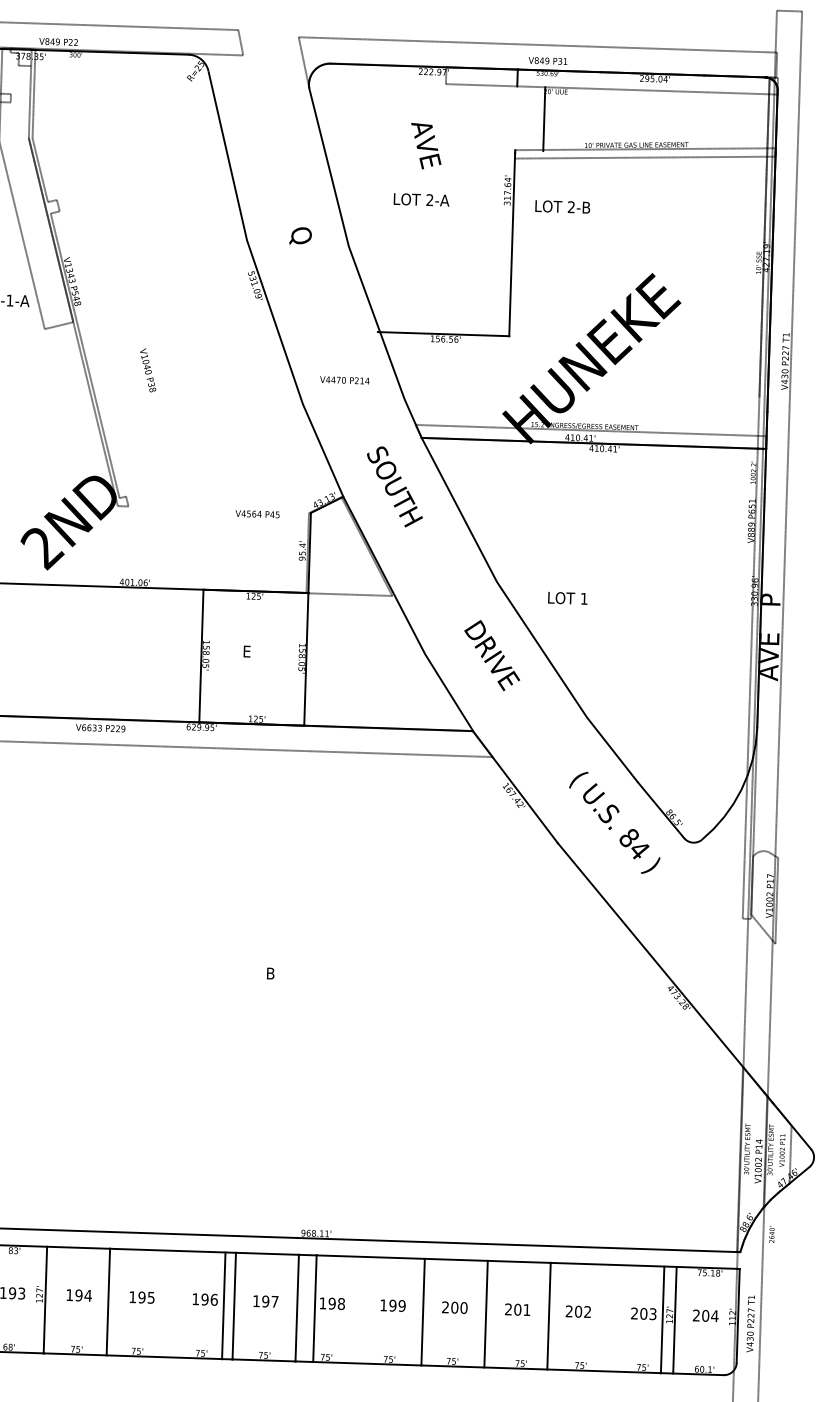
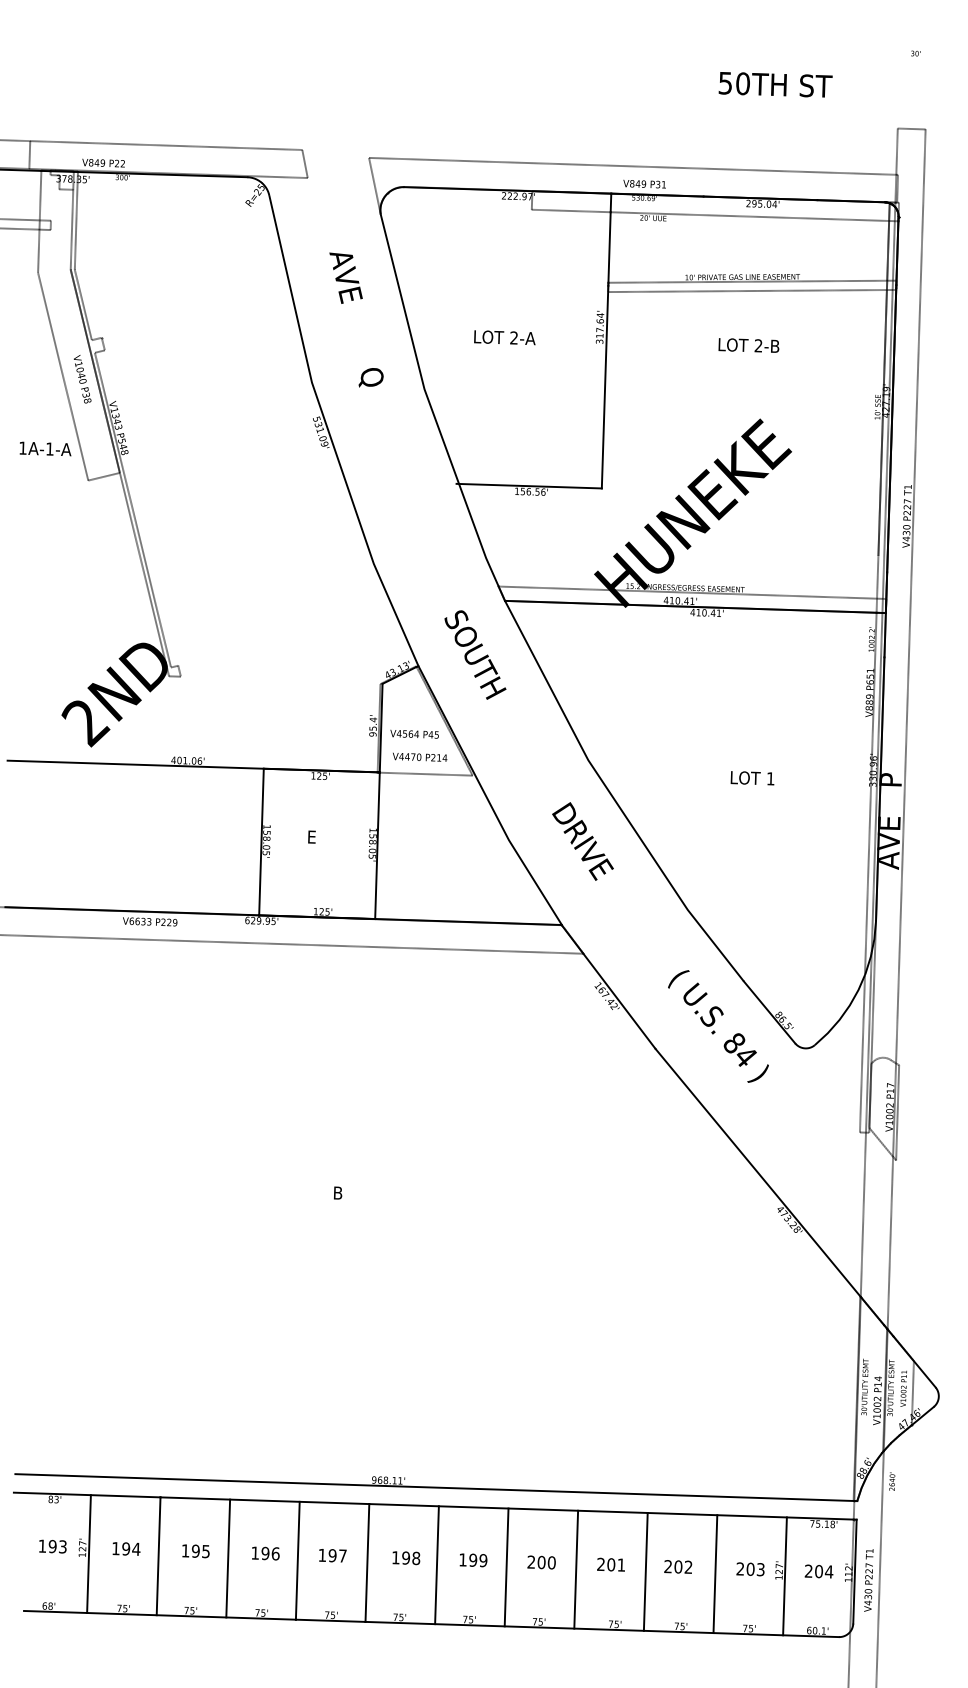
line: (544, 119) -> (609, 247), moved
text: (425, 145) -> (345, 277), moved
text: (562, 206) -> (748, 345), moved
text: (148, 370) -> (82, 379), moved
text: (345, 379) -> (420, 756), moved
text: (257, 513) -> (414, 733), moved
text: (567, 598) -> (752, 778), moved
line: (224, 1305) -> (228, 1558), moved
line: (314, 1308) -> (436, 1565), moved
line: (662, 1320) -> (715, 1574), moved

